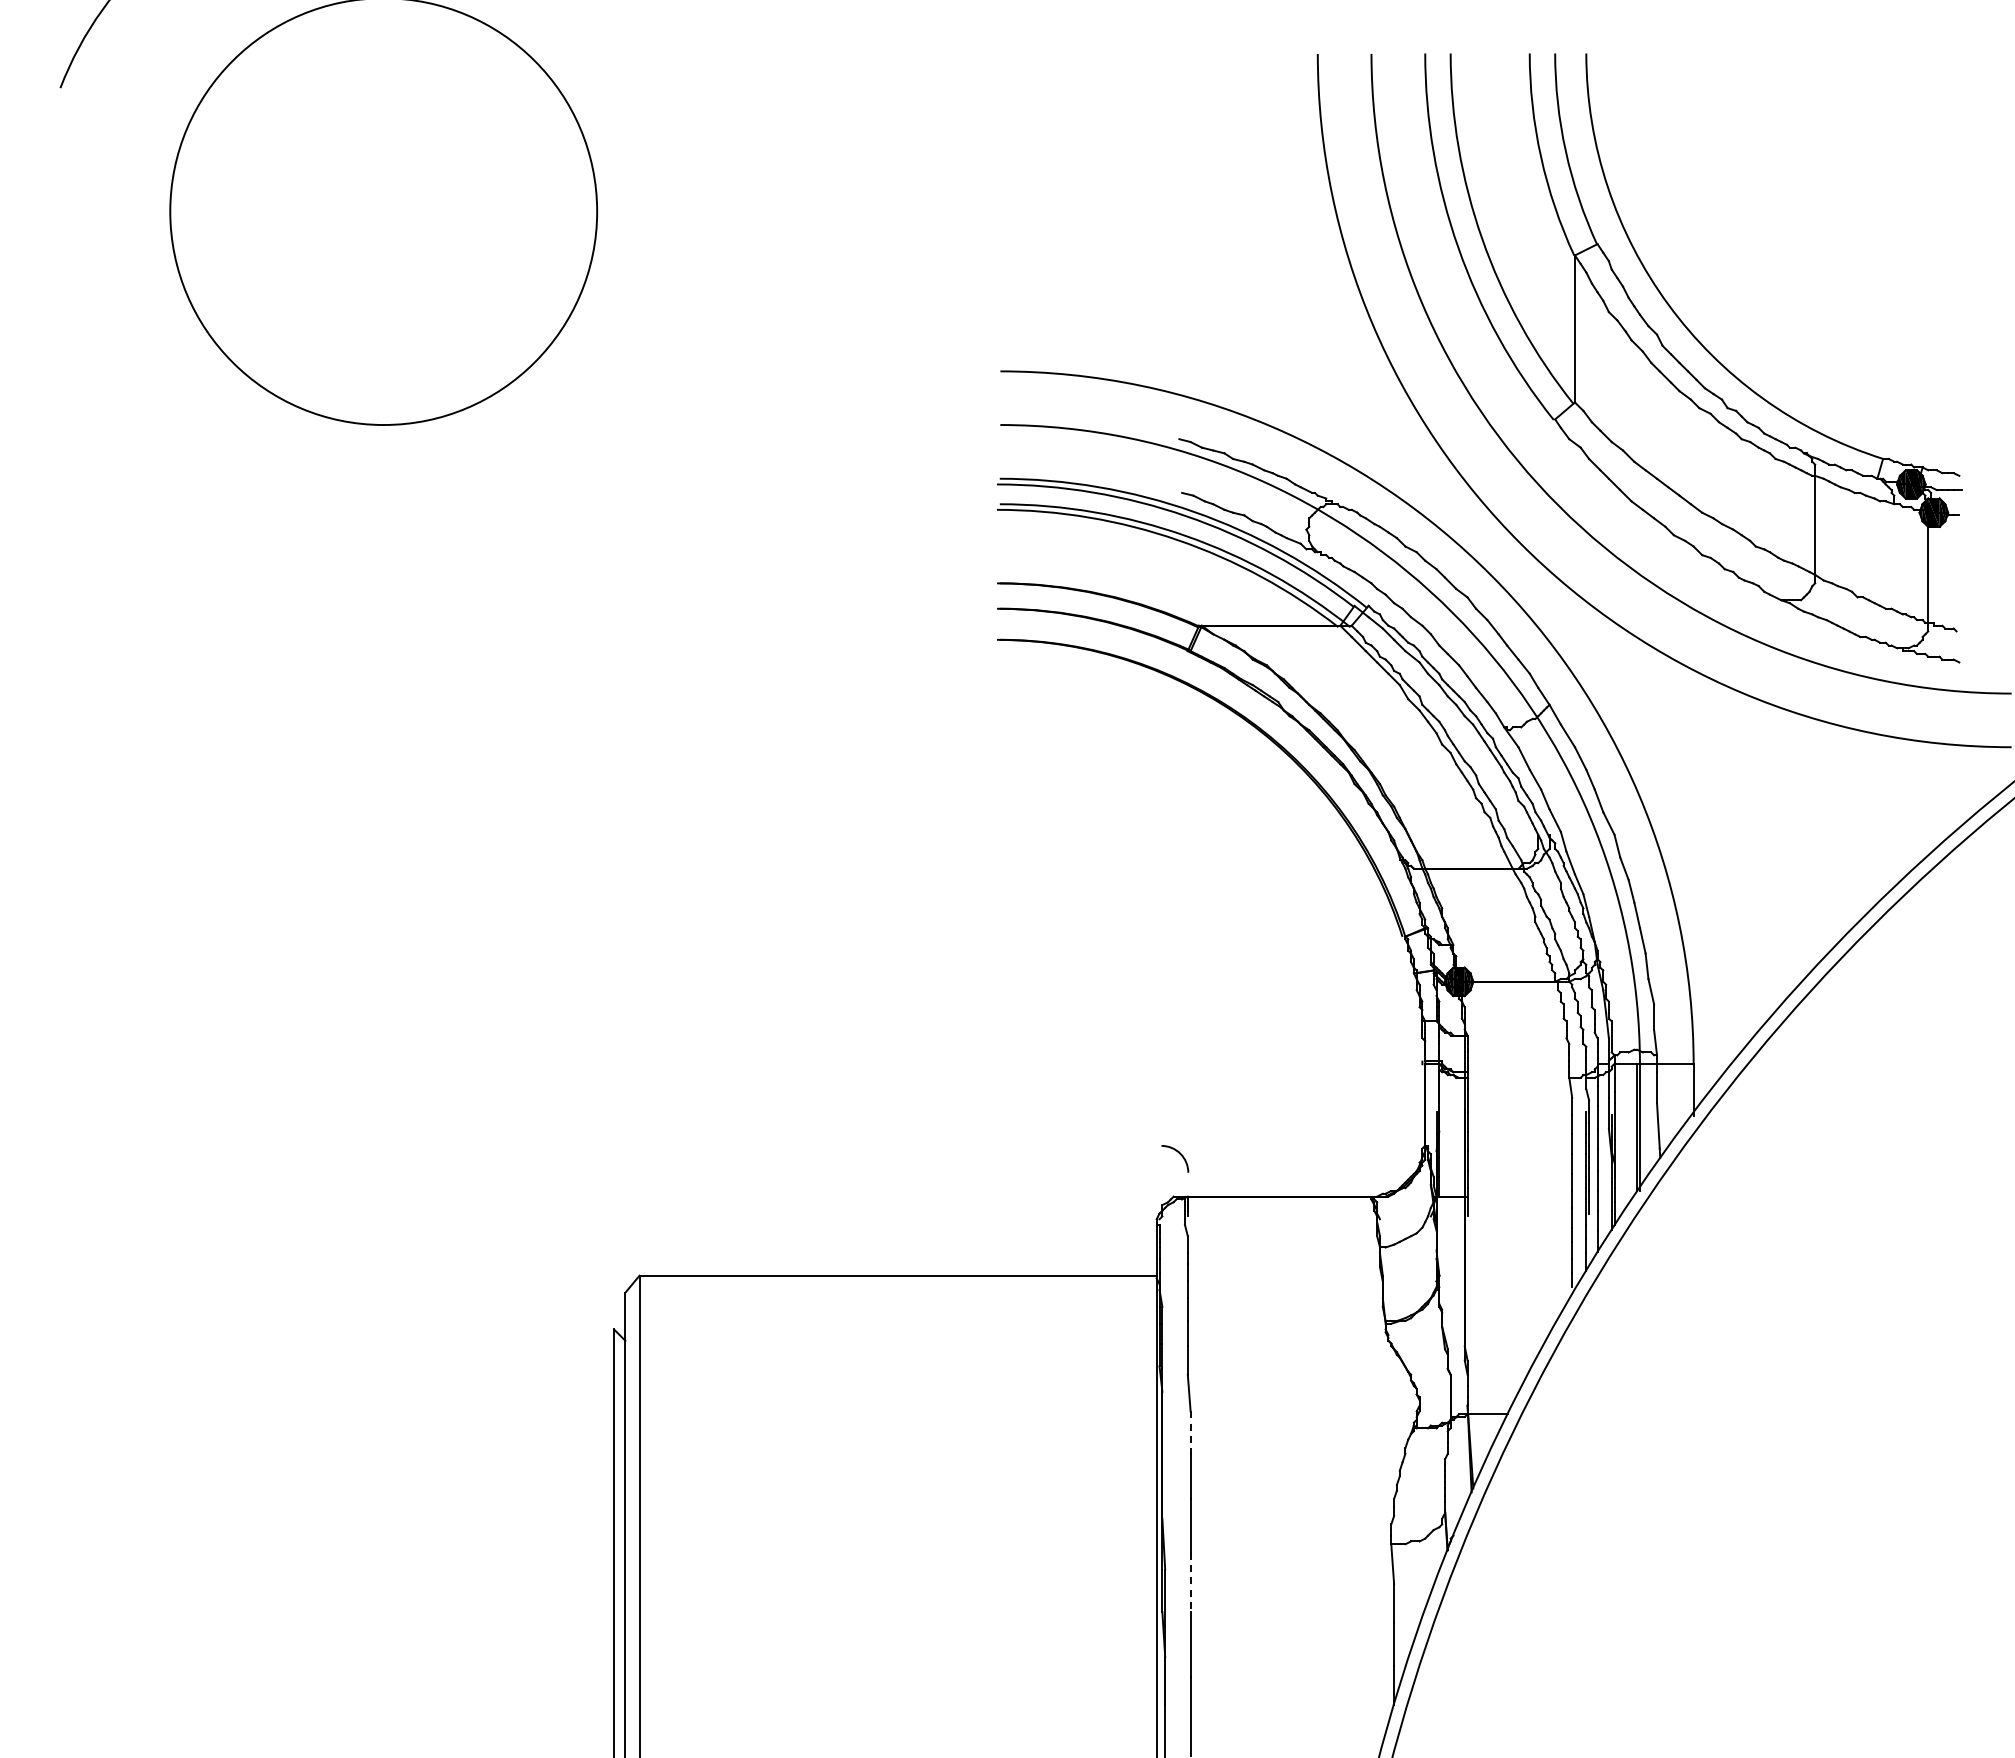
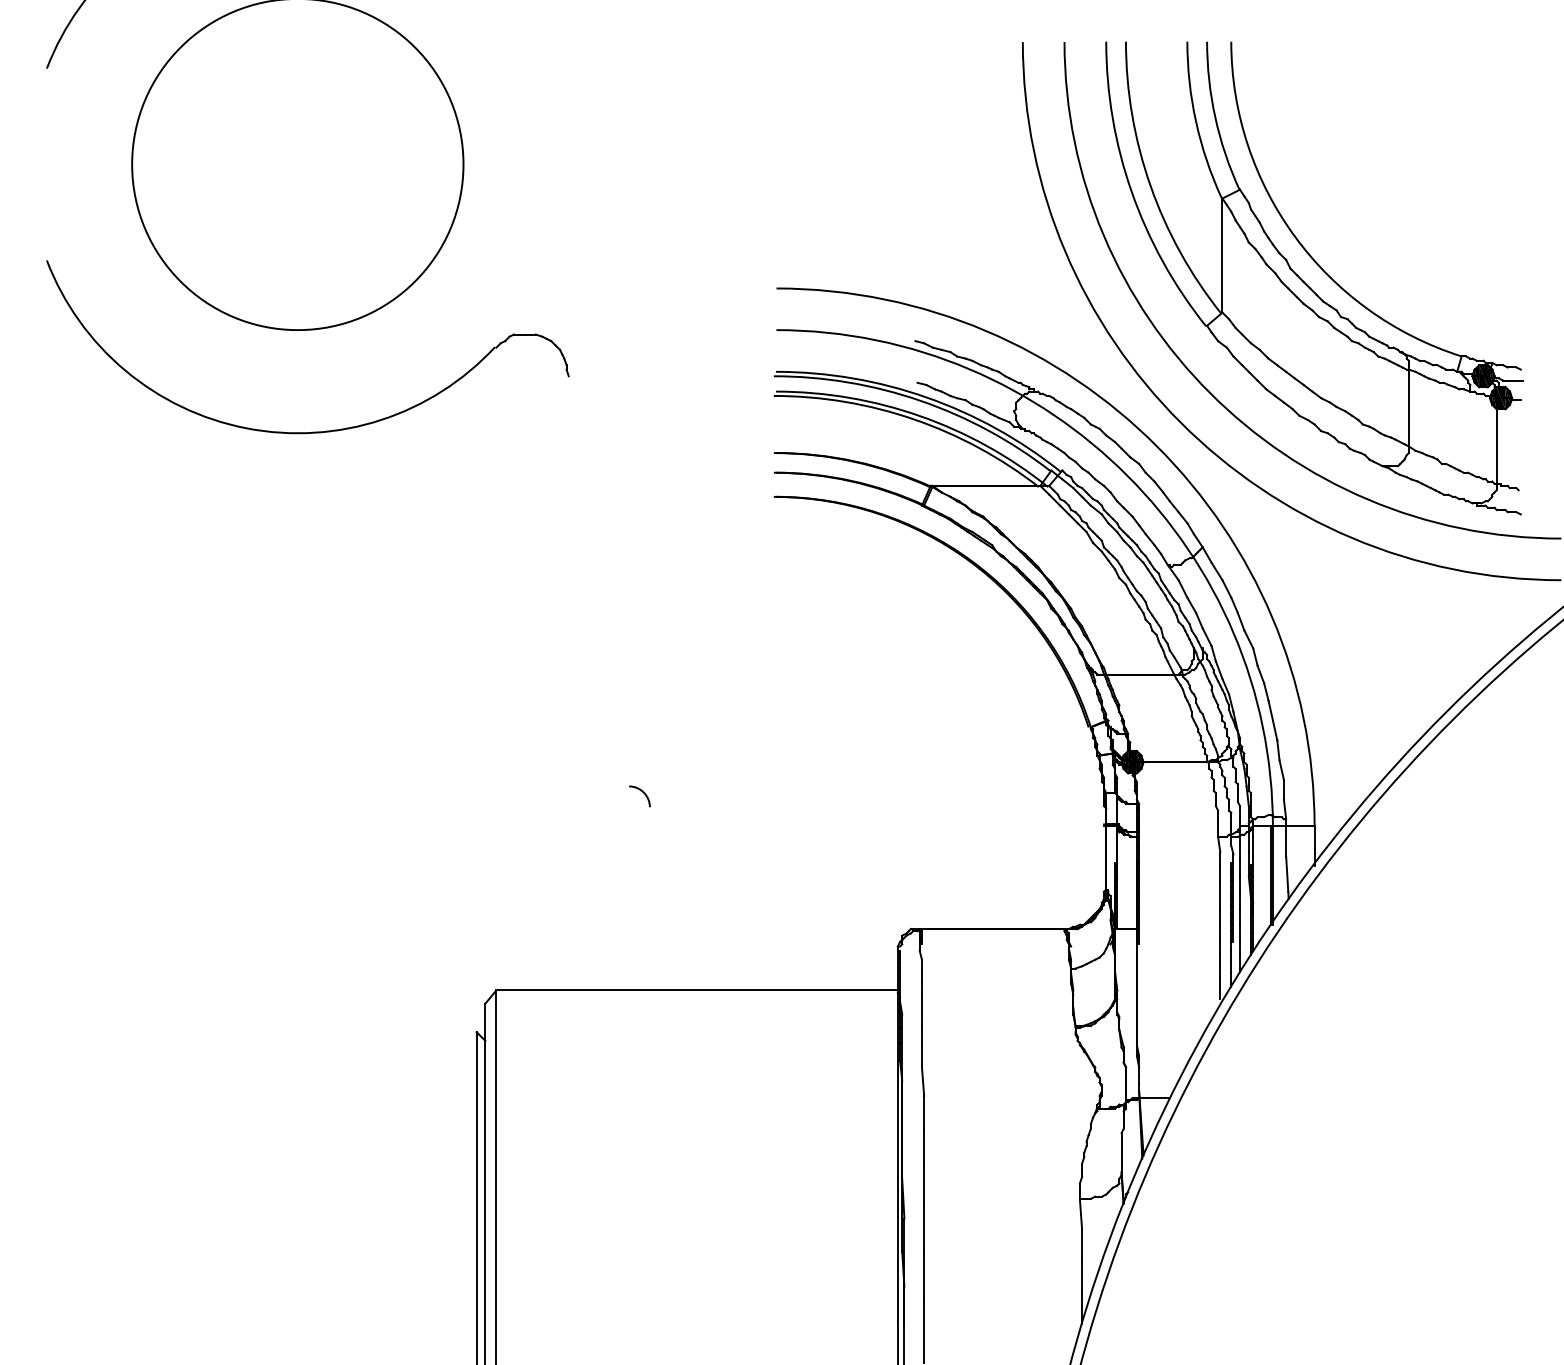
part: (410, 555) -> (318, 431), added
curve: (1179, 1154) -> (643, 793), moved
line: (1190, 1433) -> (924, 1112), dashed -> solid
line: (1190, 1582) -> (924, 1228), dashed -> solid

